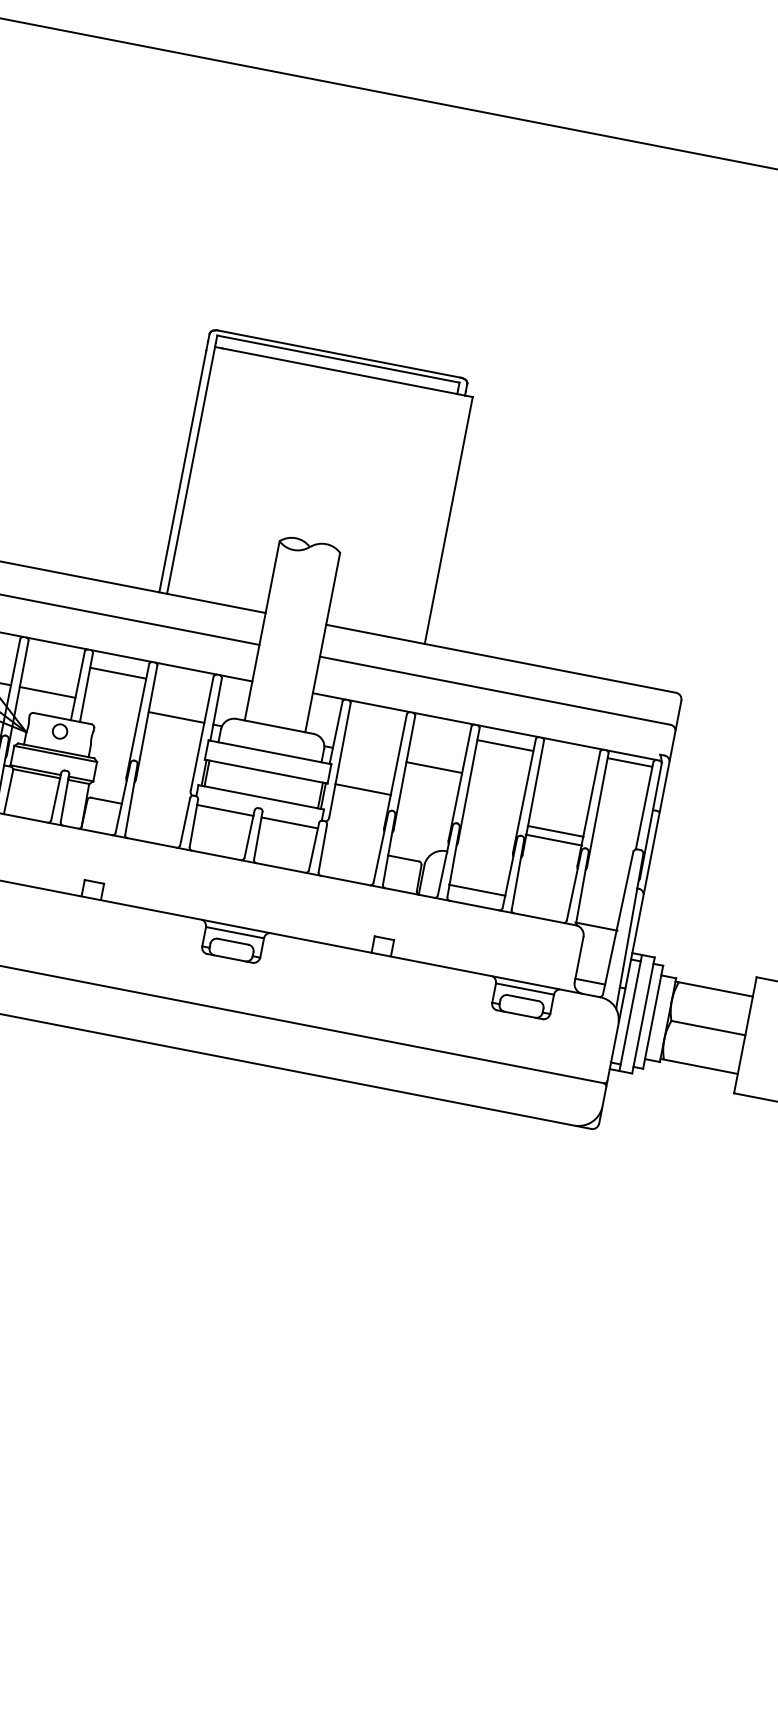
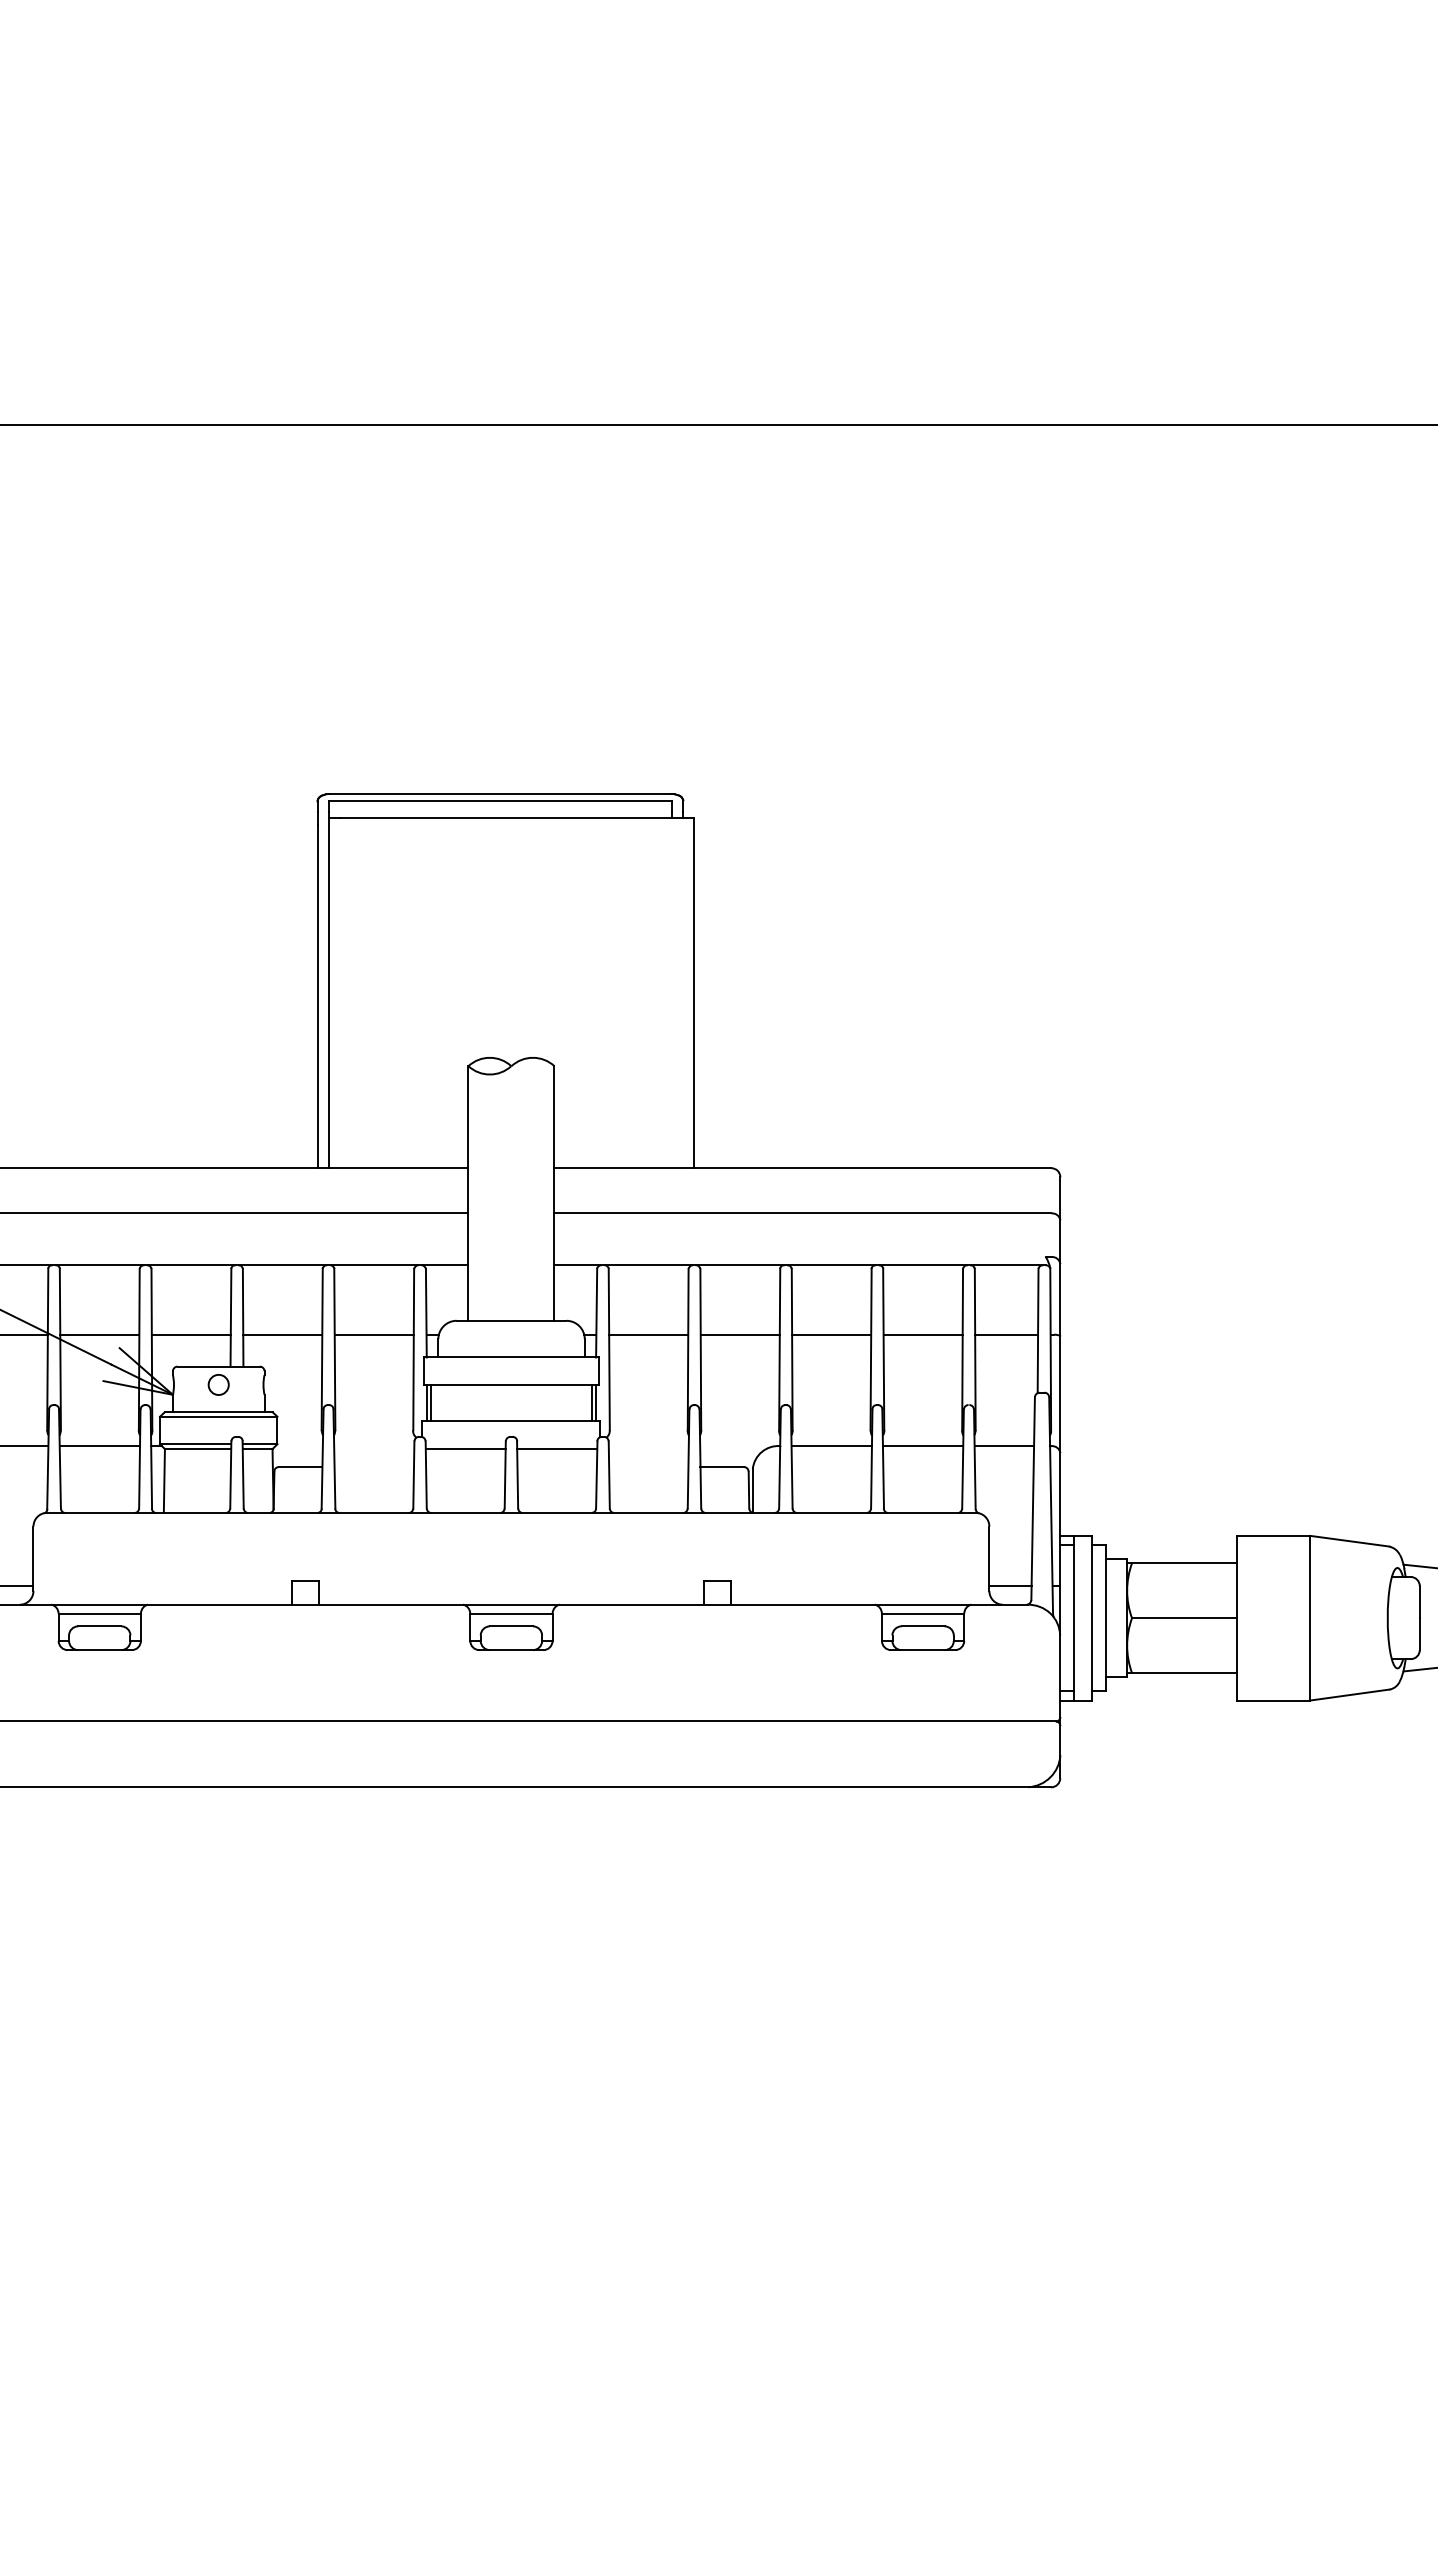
line: (118, 673) -> (282, 1334), moved
line: (505, 745) -> (831, 1334), moved
line: (629, 762) -> (1006, 1334), moved
line: (363, 789) -> (648, 1334), moved
line: (555, 831) -> (922, 1334), moved
line: (554, 840) -> (923, 1446), moved
line: (477, 890) -> (831, 1446), moved
line: (596, 926) -> (1004, 1446), moved

